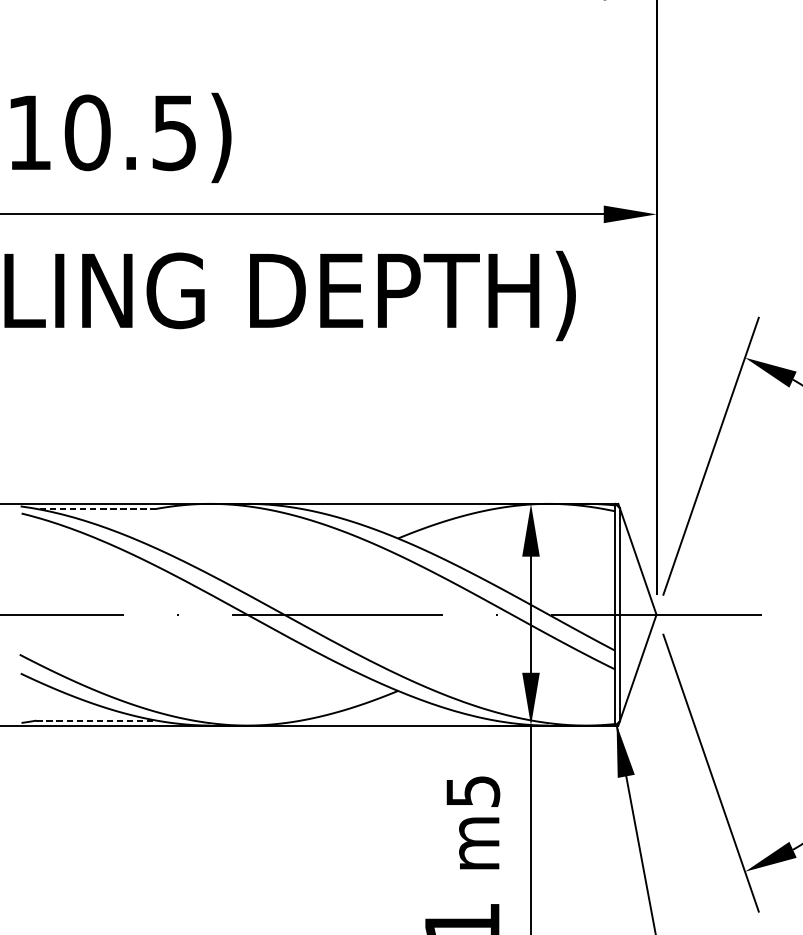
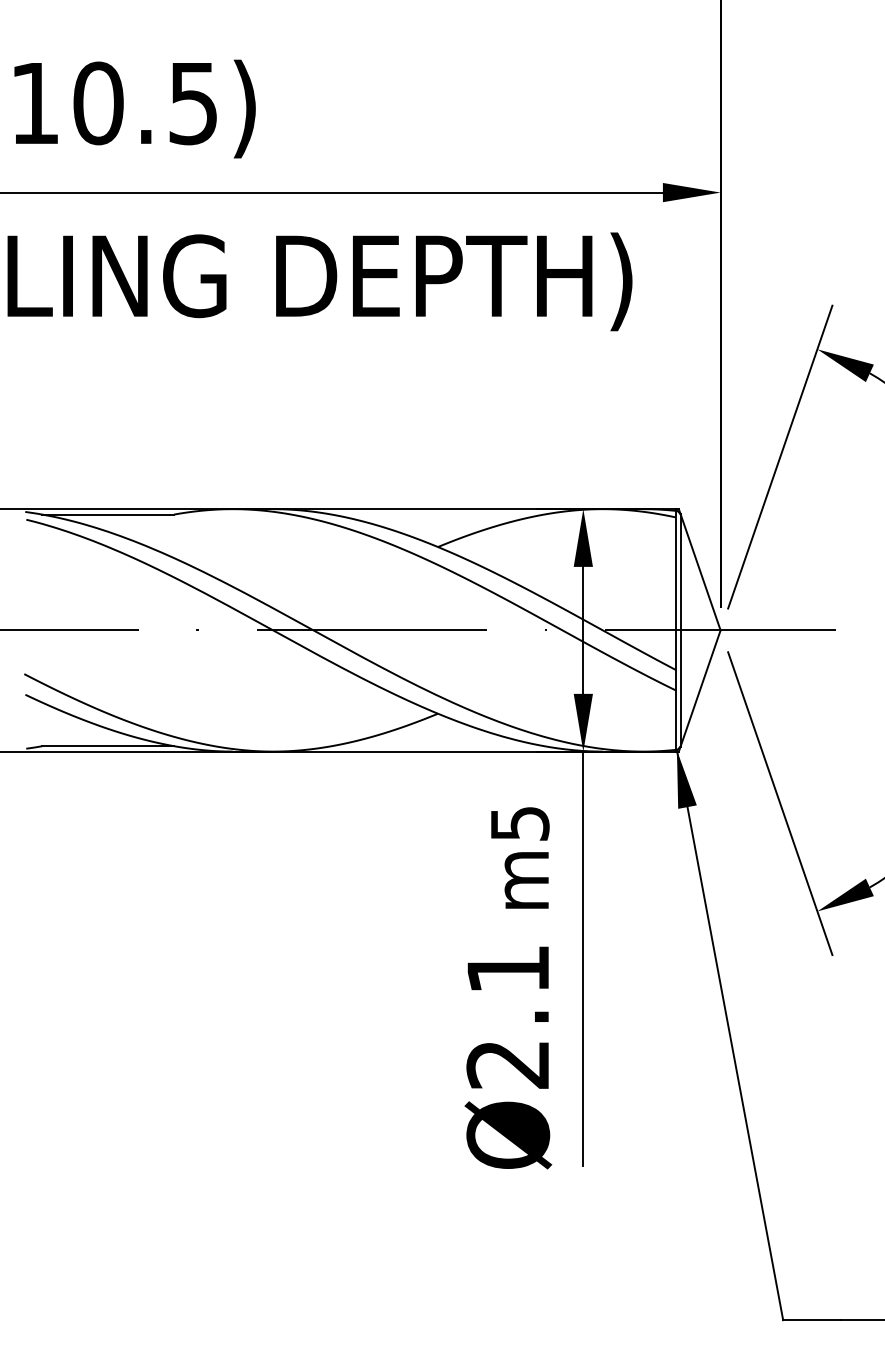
line: (96, 508) -> (108, 514), dashed -> solid
line: (96, 720) -> (108, 746), dashed -> solid

